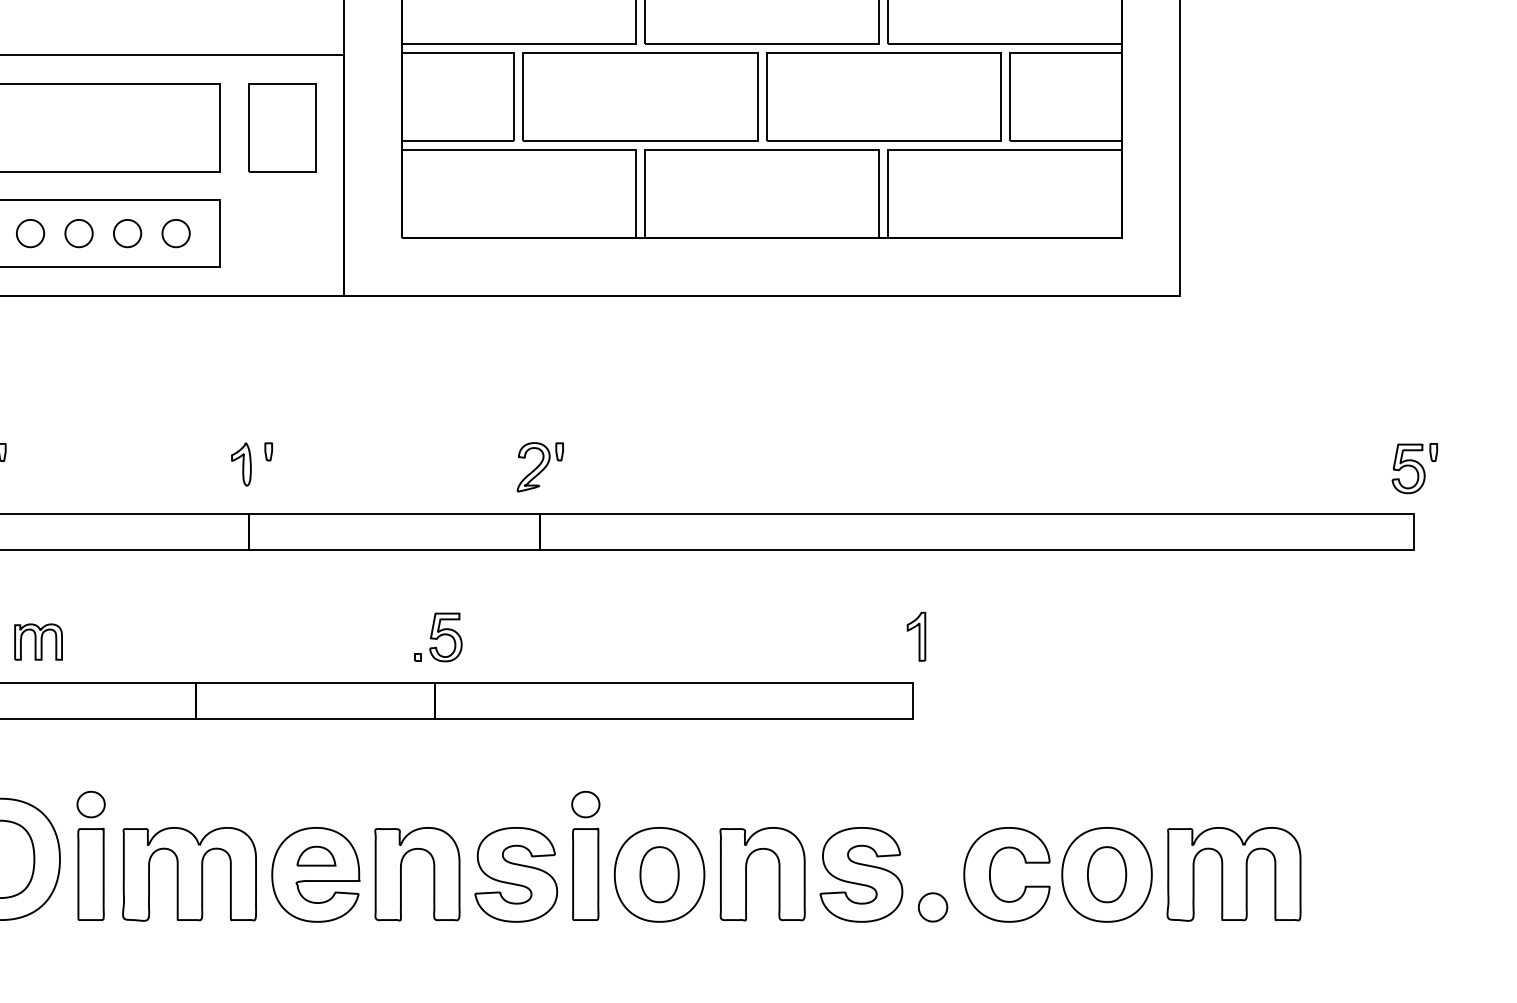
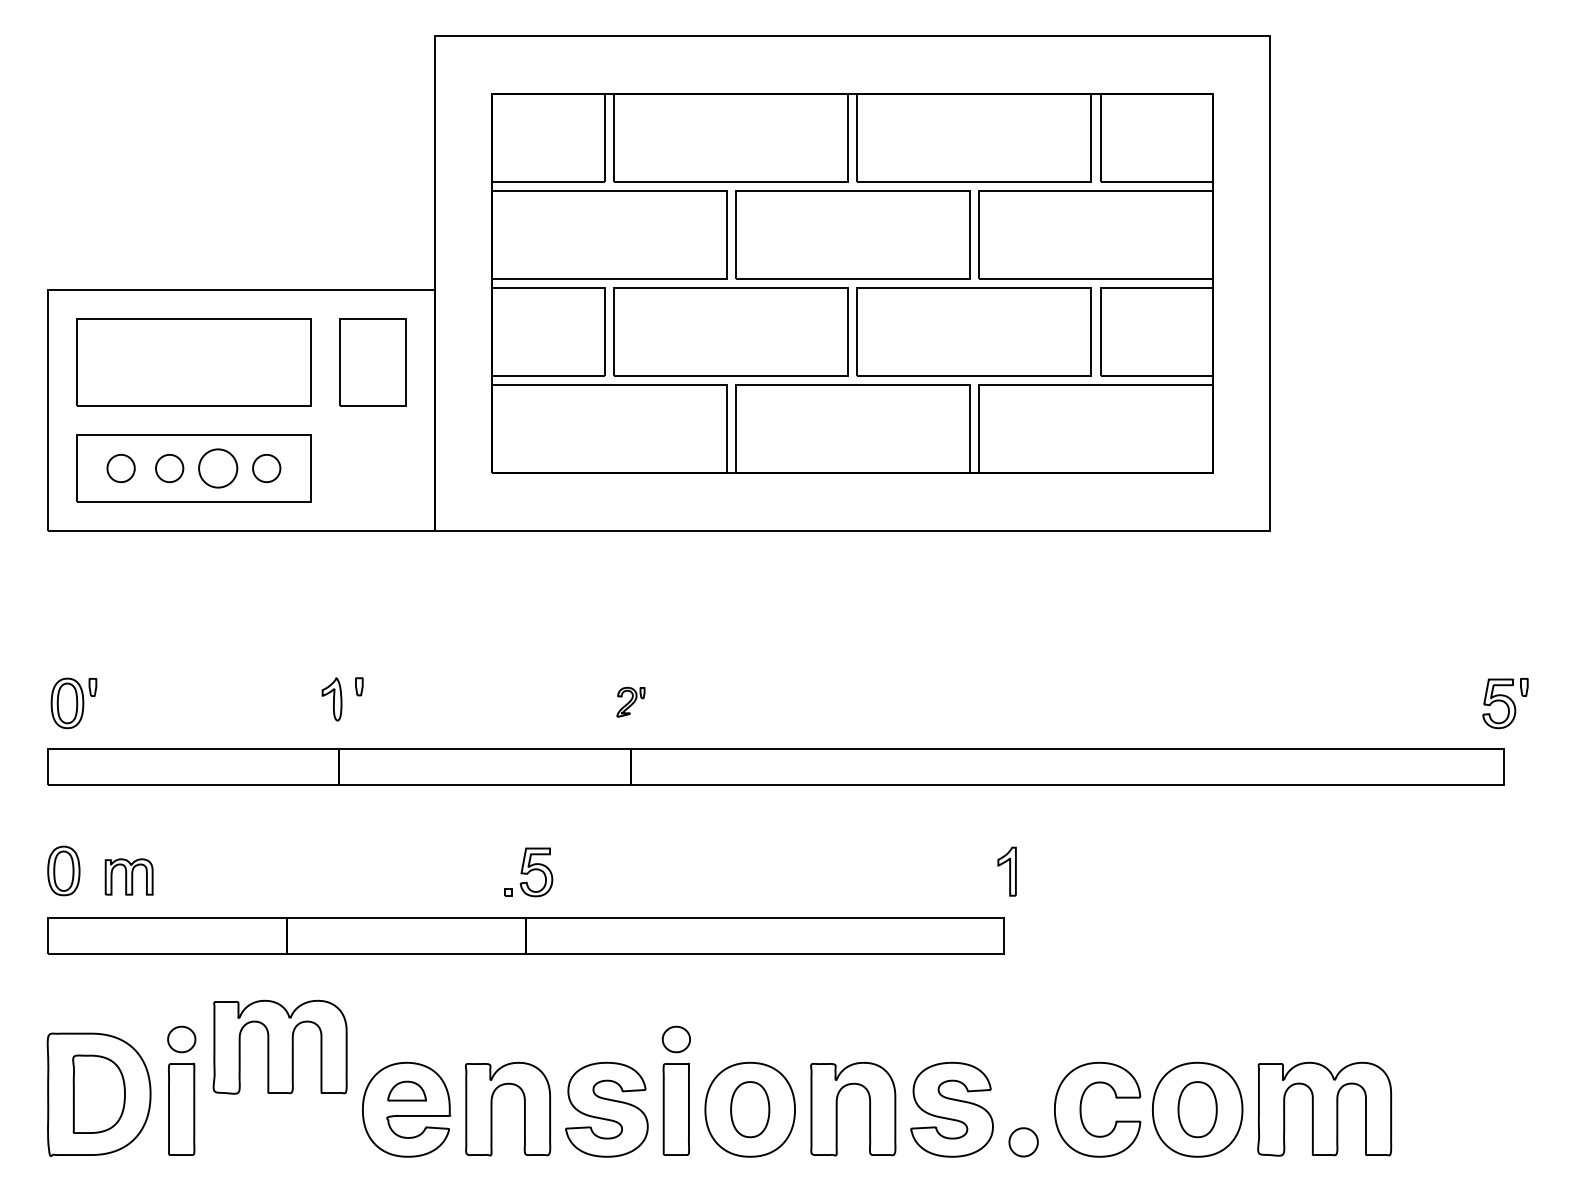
circle: (126, 233) -> (217, 468), size x1.4
part: (539, 467) -> (630, 702), size x0.6
part: (188, 873) -> (279, 1046), moved

